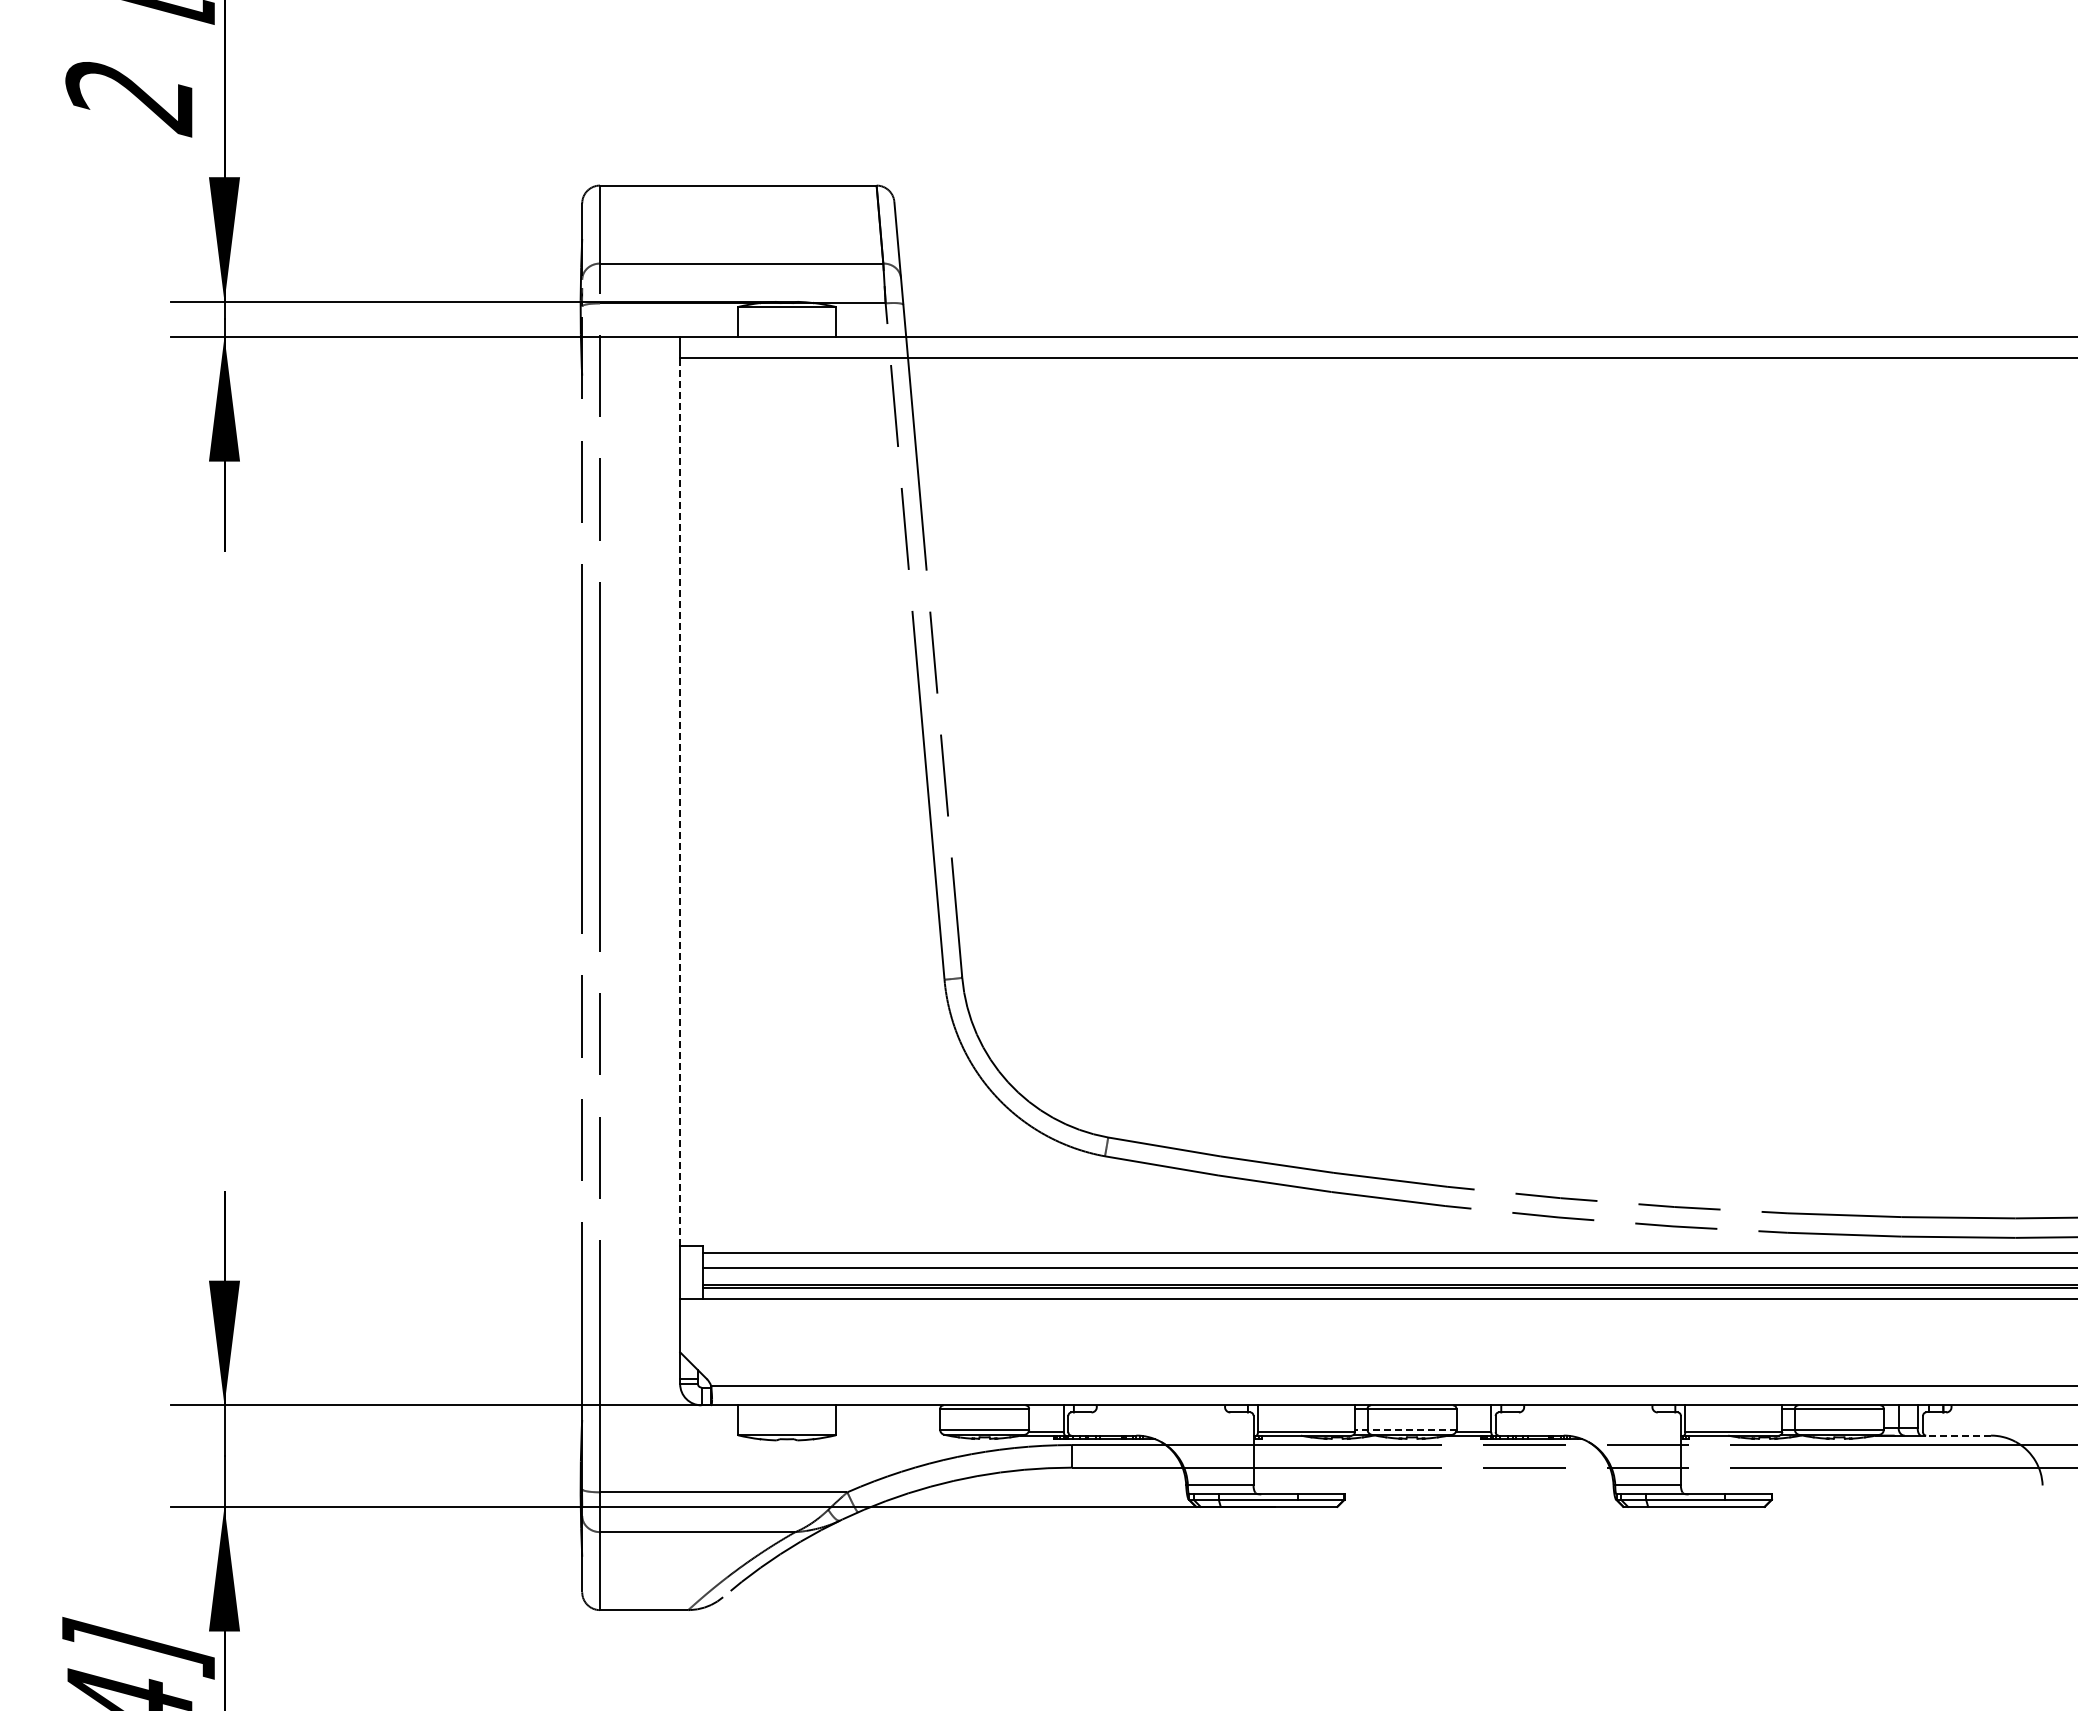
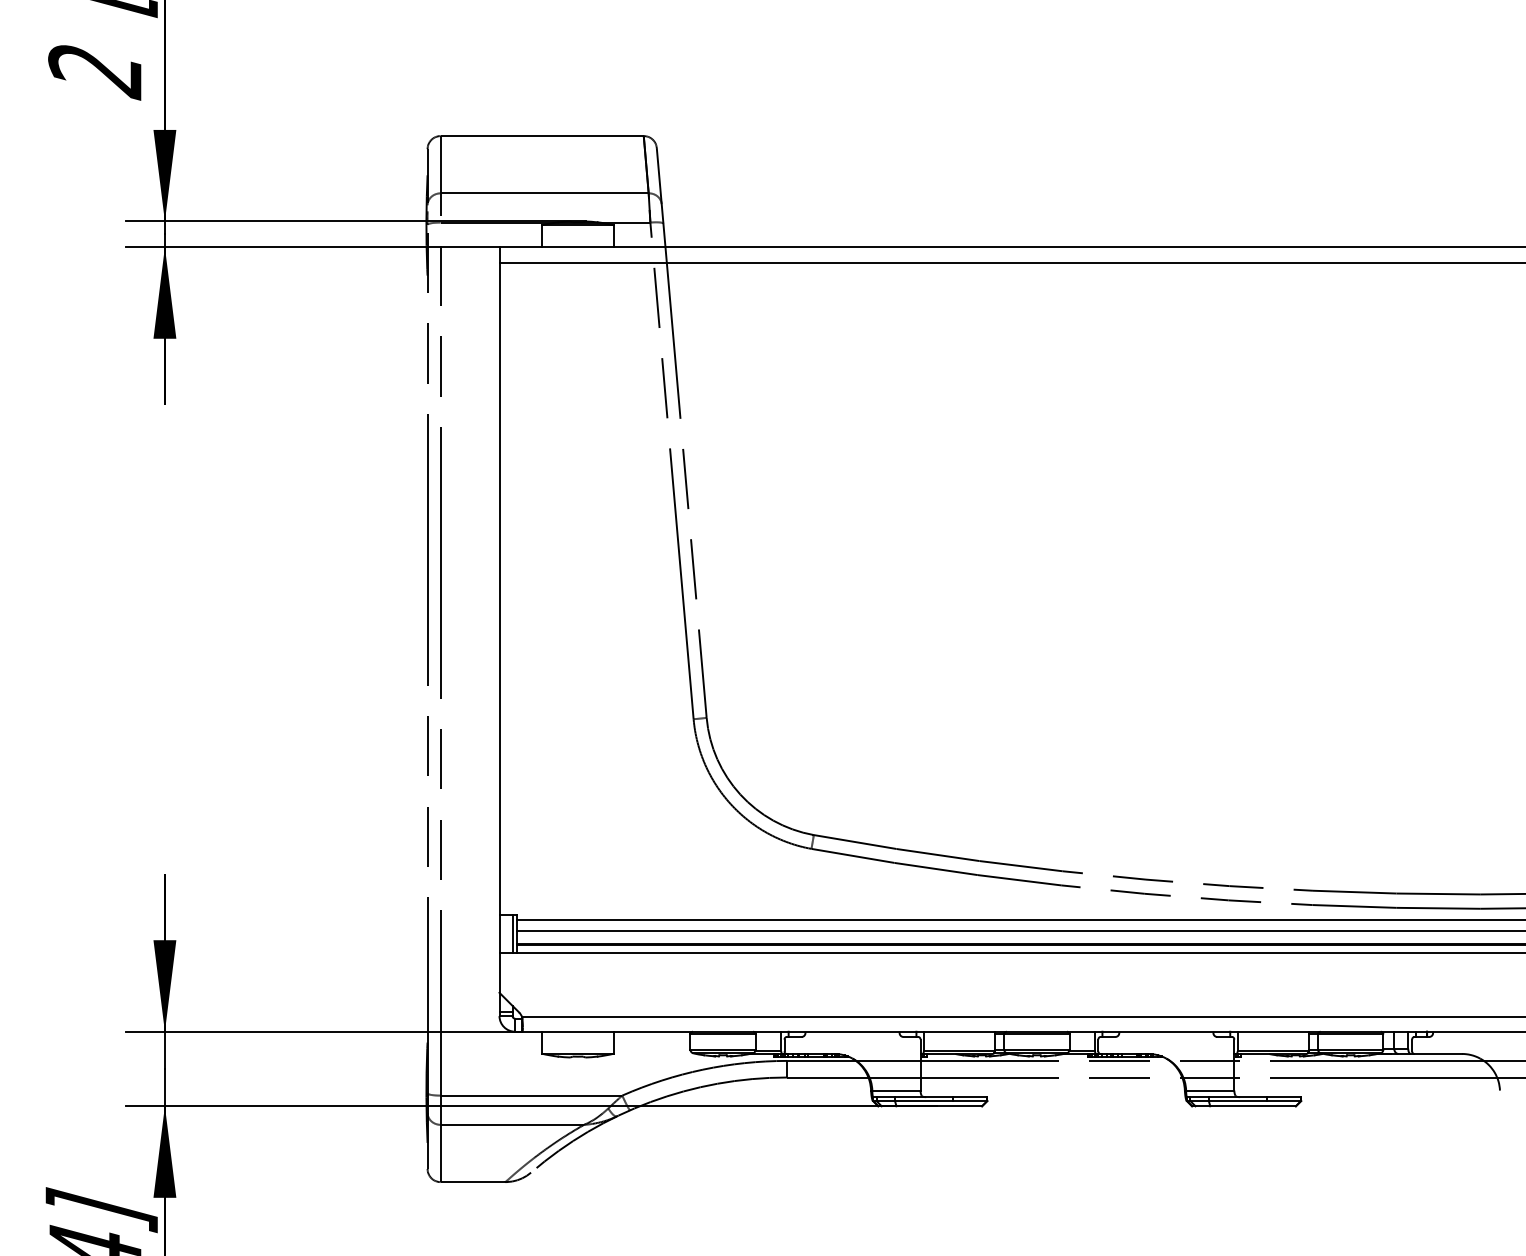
line: (680, 802) -> (499, 589), dashed -> solid
line: (697, 1271) -> (512, 933), added
line: (1405, 1429) -> (1032, 1049), dashed -> solid
line: (1958, 1435) -> (1438, 1053), dashed -> solid

